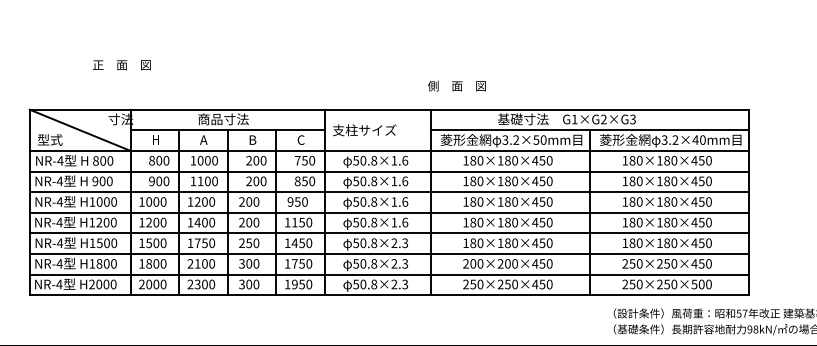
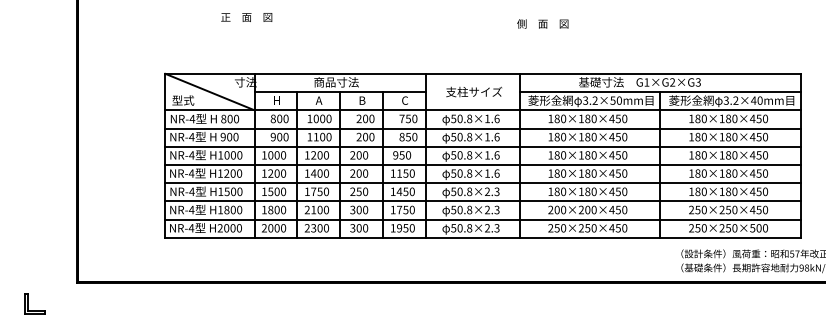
text: (121, 65) -> (246, 17), moved
text: (456, 85) -> (542, 23), moved
text: (364, 129) -> (474, 91), moved

